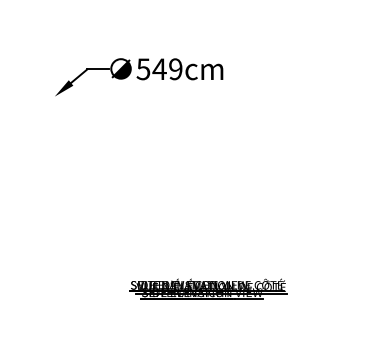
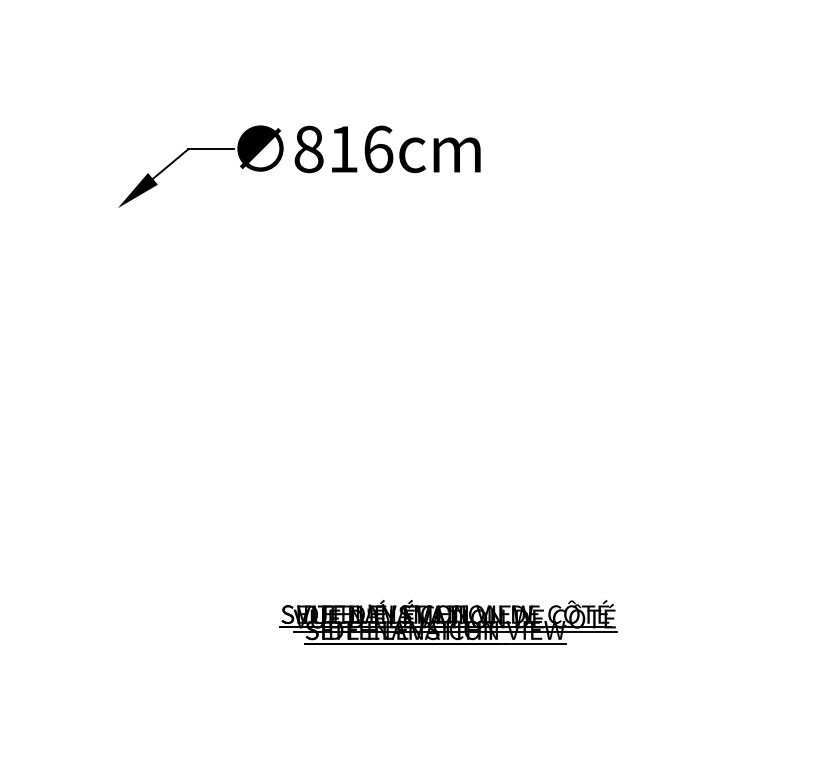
text: (159, 69) -> (343, 149), 549cm -> 816cm

